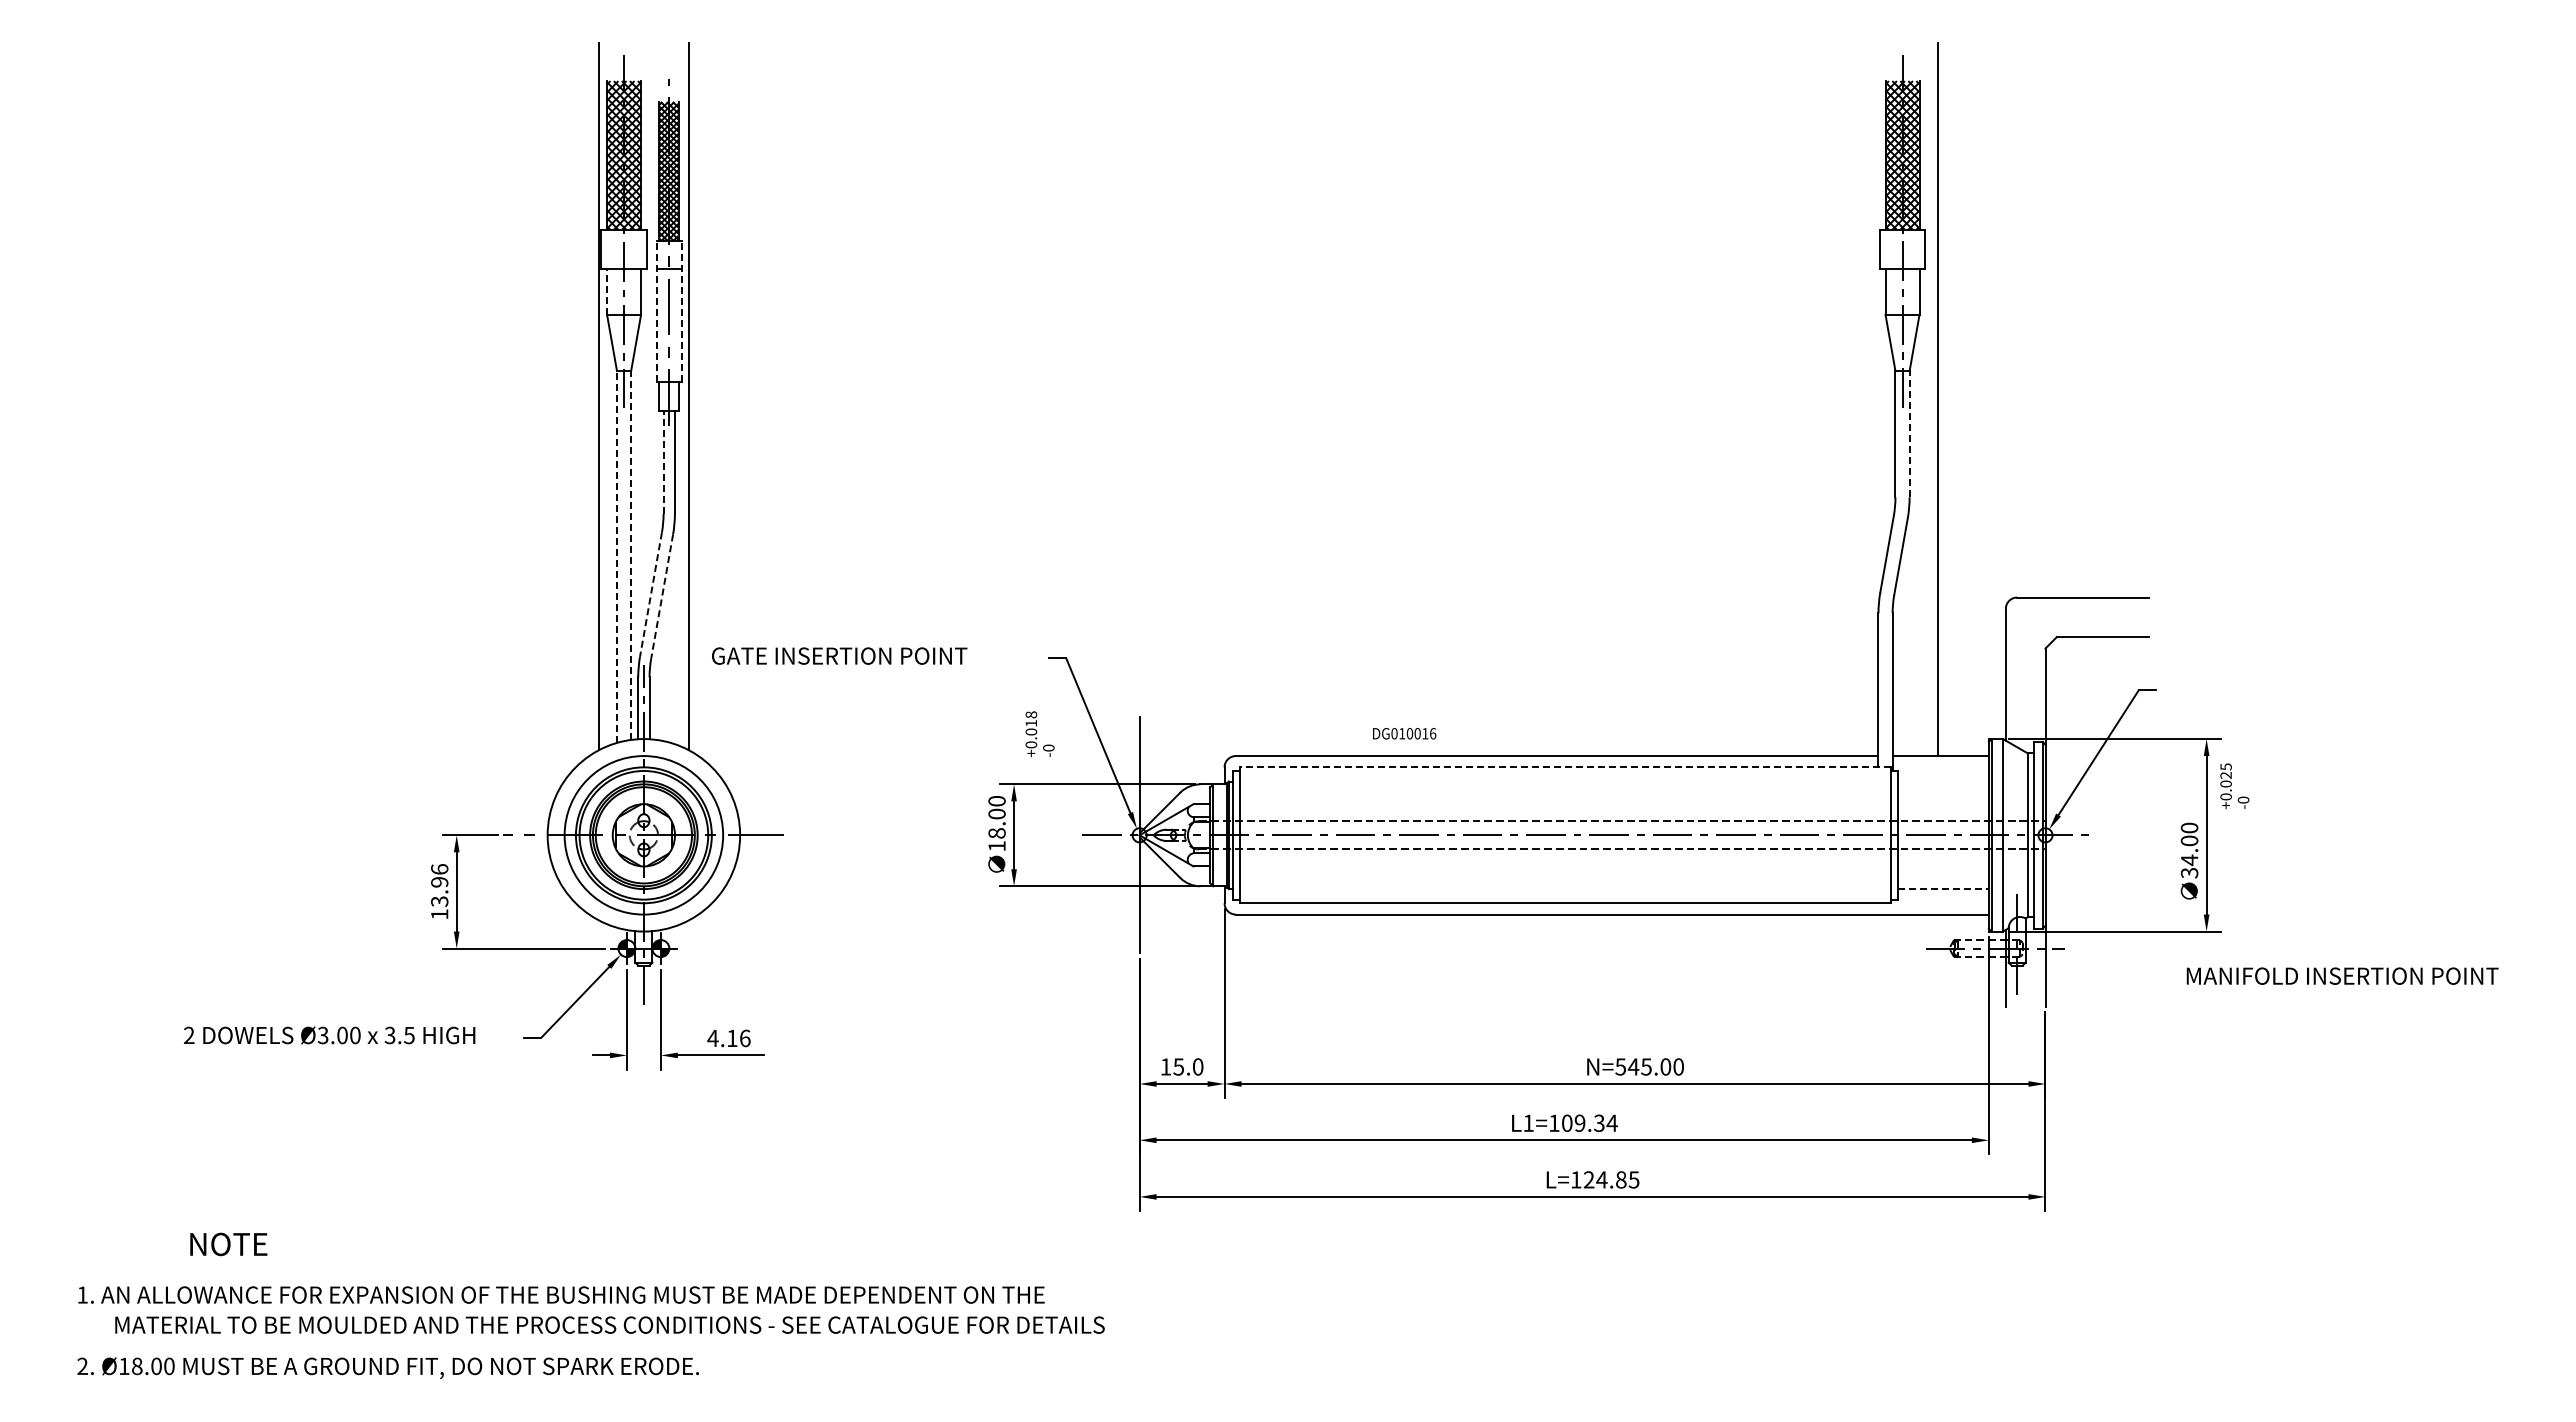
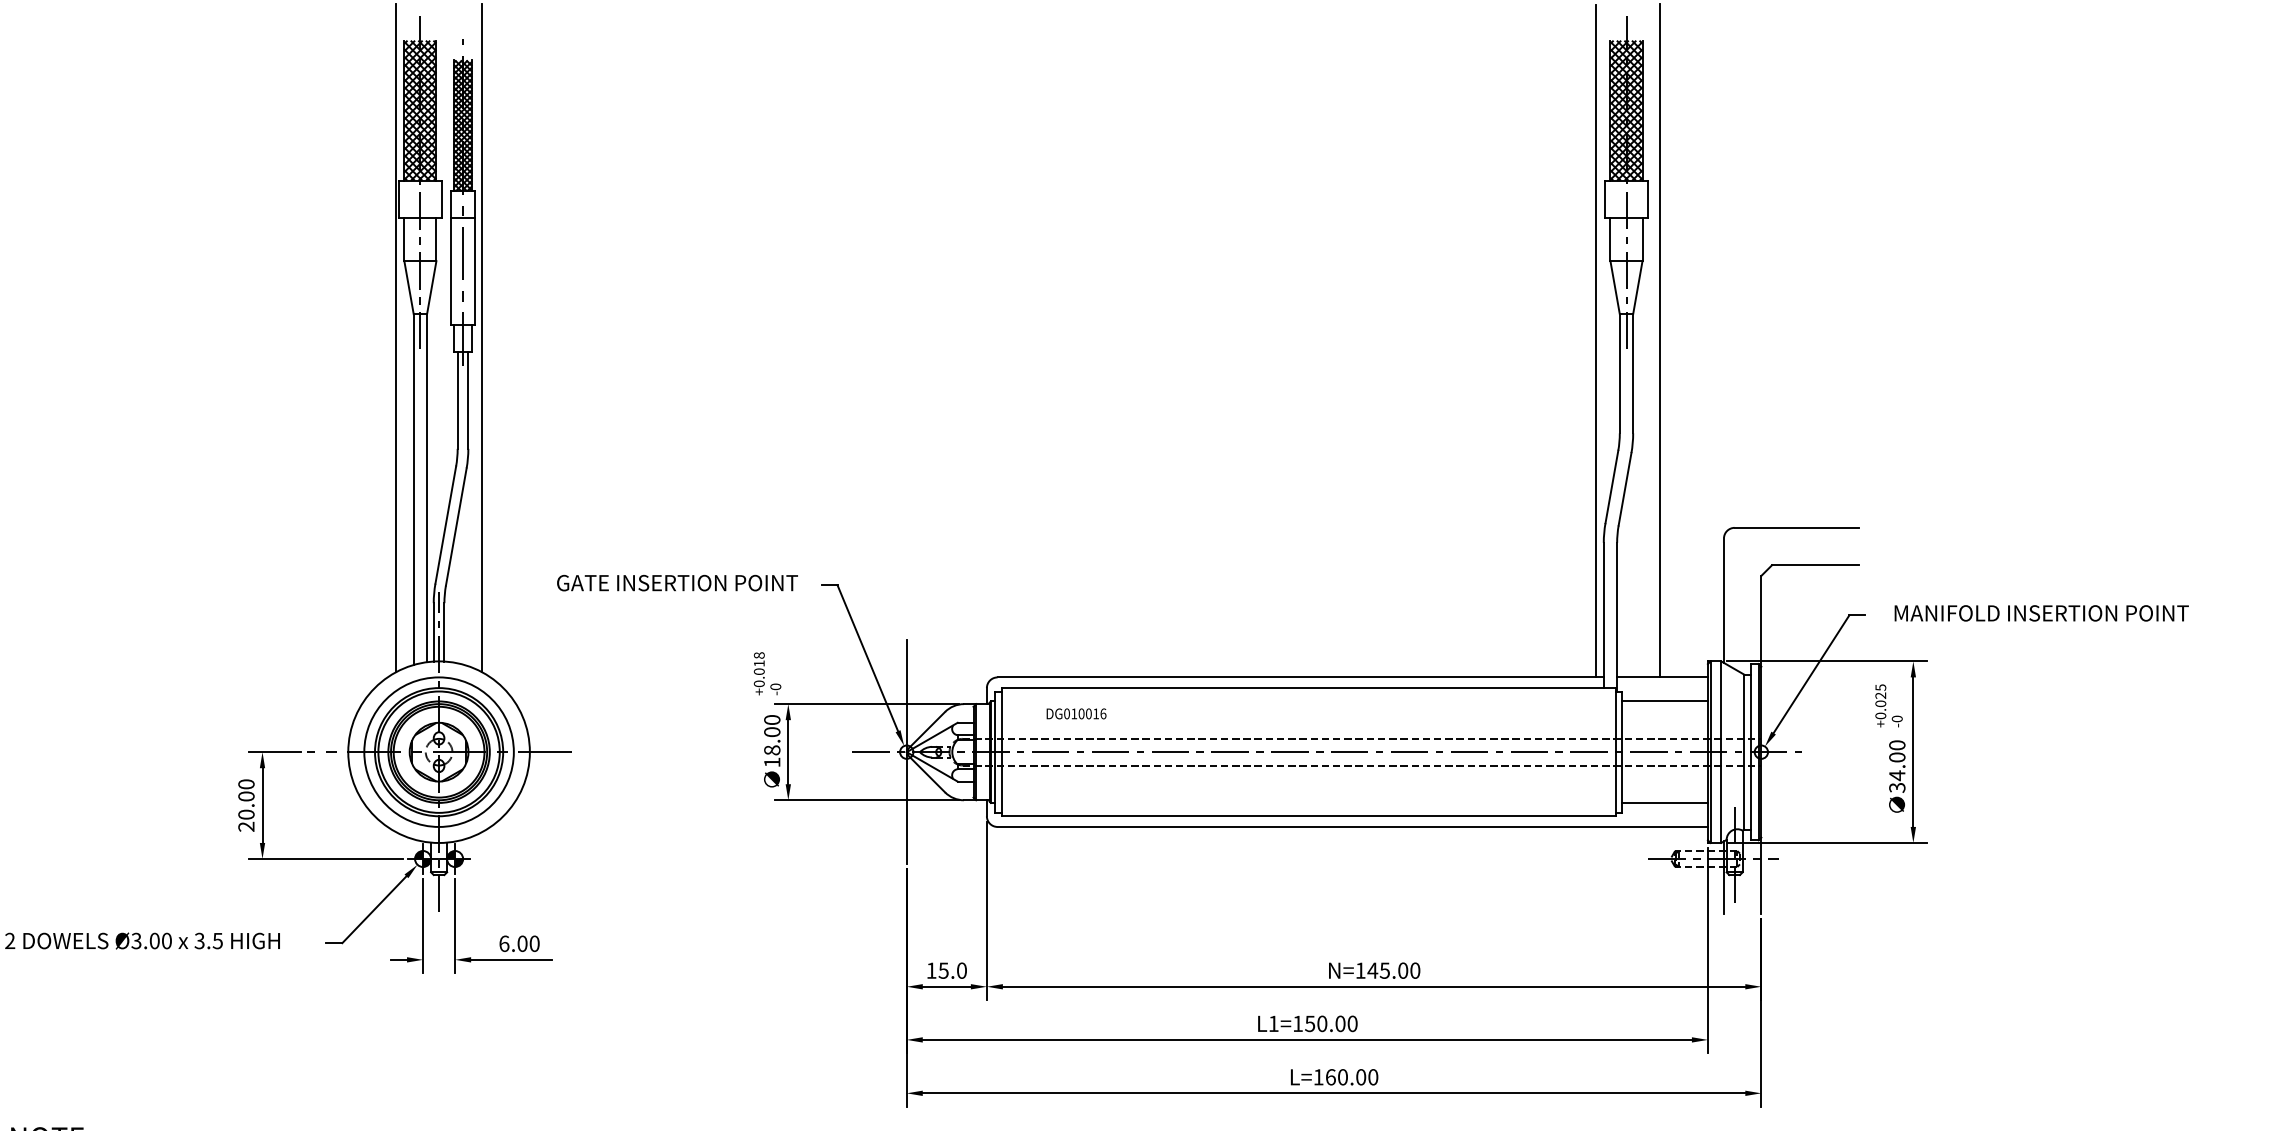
line: (607, 292) -> (404, 240), dashed -> solid
line: (656, 311) -> (450, 258), dashed -> solid
line: (681, 311) -> (474, 258), dashed -> solid
line: (1869, 399) -> (1595, 341), added
line: (1909, 433) -> (1633, 373), dashed -> solid
line: (663, 462) -> (457, 400), dashed -> solid
line: (631, 555) -> (427, 488), dashed -> solid
line: (617, 556) -> (414, 489), dashed -> solid
line: (650, 595) -> (445, 525), dashed -> solid
line: (662, 597) -> (456, 527), dashed -> solid
text: (839, 655) -> (677, 582), moved
text: (1404, 733) -> (1076, 713), moved
text: (1039, 734) -> (767, 674), moved
line: (1565, 767) -> (1308, 688), dashed -> solid
line: (1943, 781) -> (1665, 701), added
text: (2234, 785) -> (1888, 705), moved
line: (1944, 889) -> (1666, 803), dashed -> solid
text: (439, 891) -> (246, 805), 13.96 -> 20.00
text: (2342, 975) -> (2041, 612), moved
text: (728, 1038) -> (518, 943), 4.16 -> 6.00
text: (1620, 1066) -> (1360, 970), N=545.00 -> N=145.00
text: (1589, 1122) -> (1331, 1023), L1=109.34 -> L1=150.00
text: (1611, 1179) -> (1351, 1076), L=124.85 -> L=160.00

